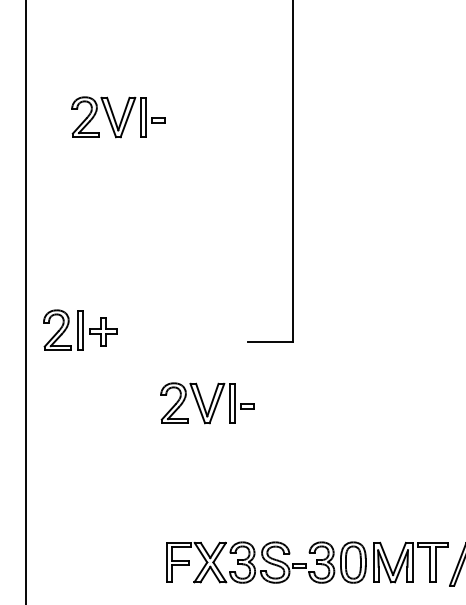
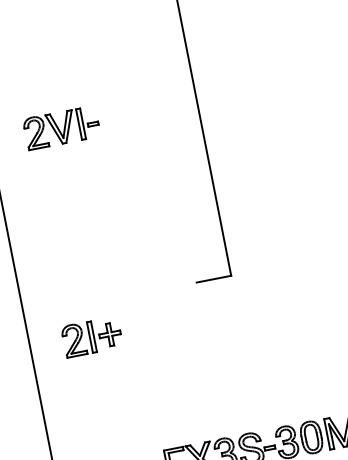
part: (80, 329) -> (92, 336), moved
part: (207, 403) -> (174, 336), removed

